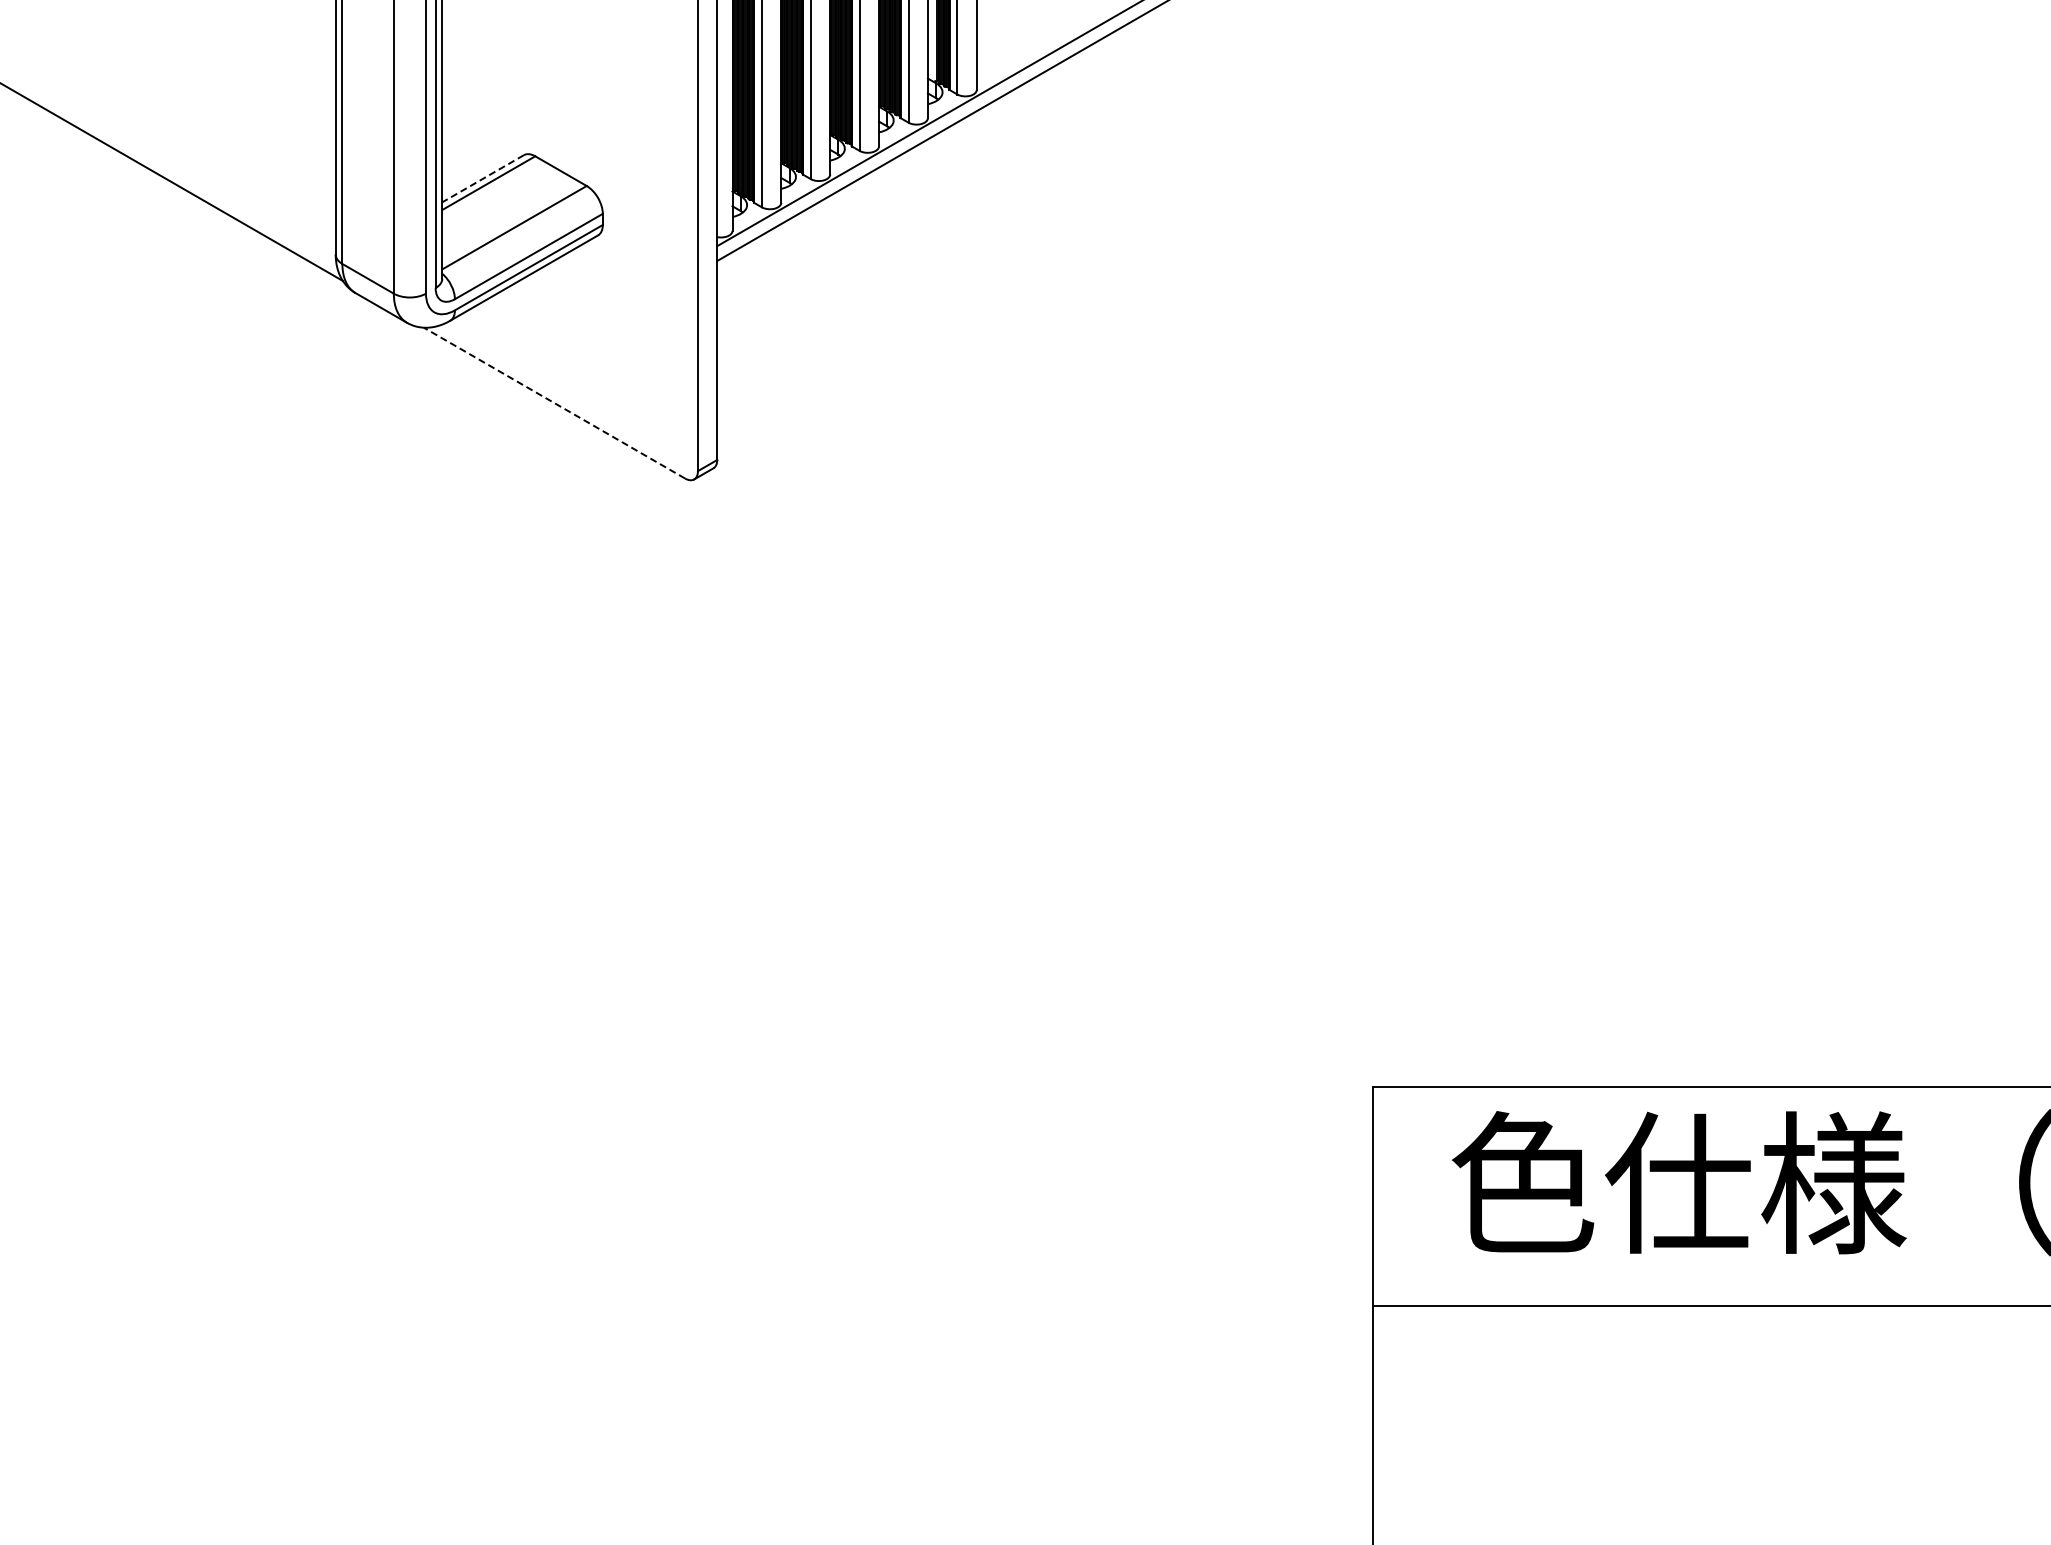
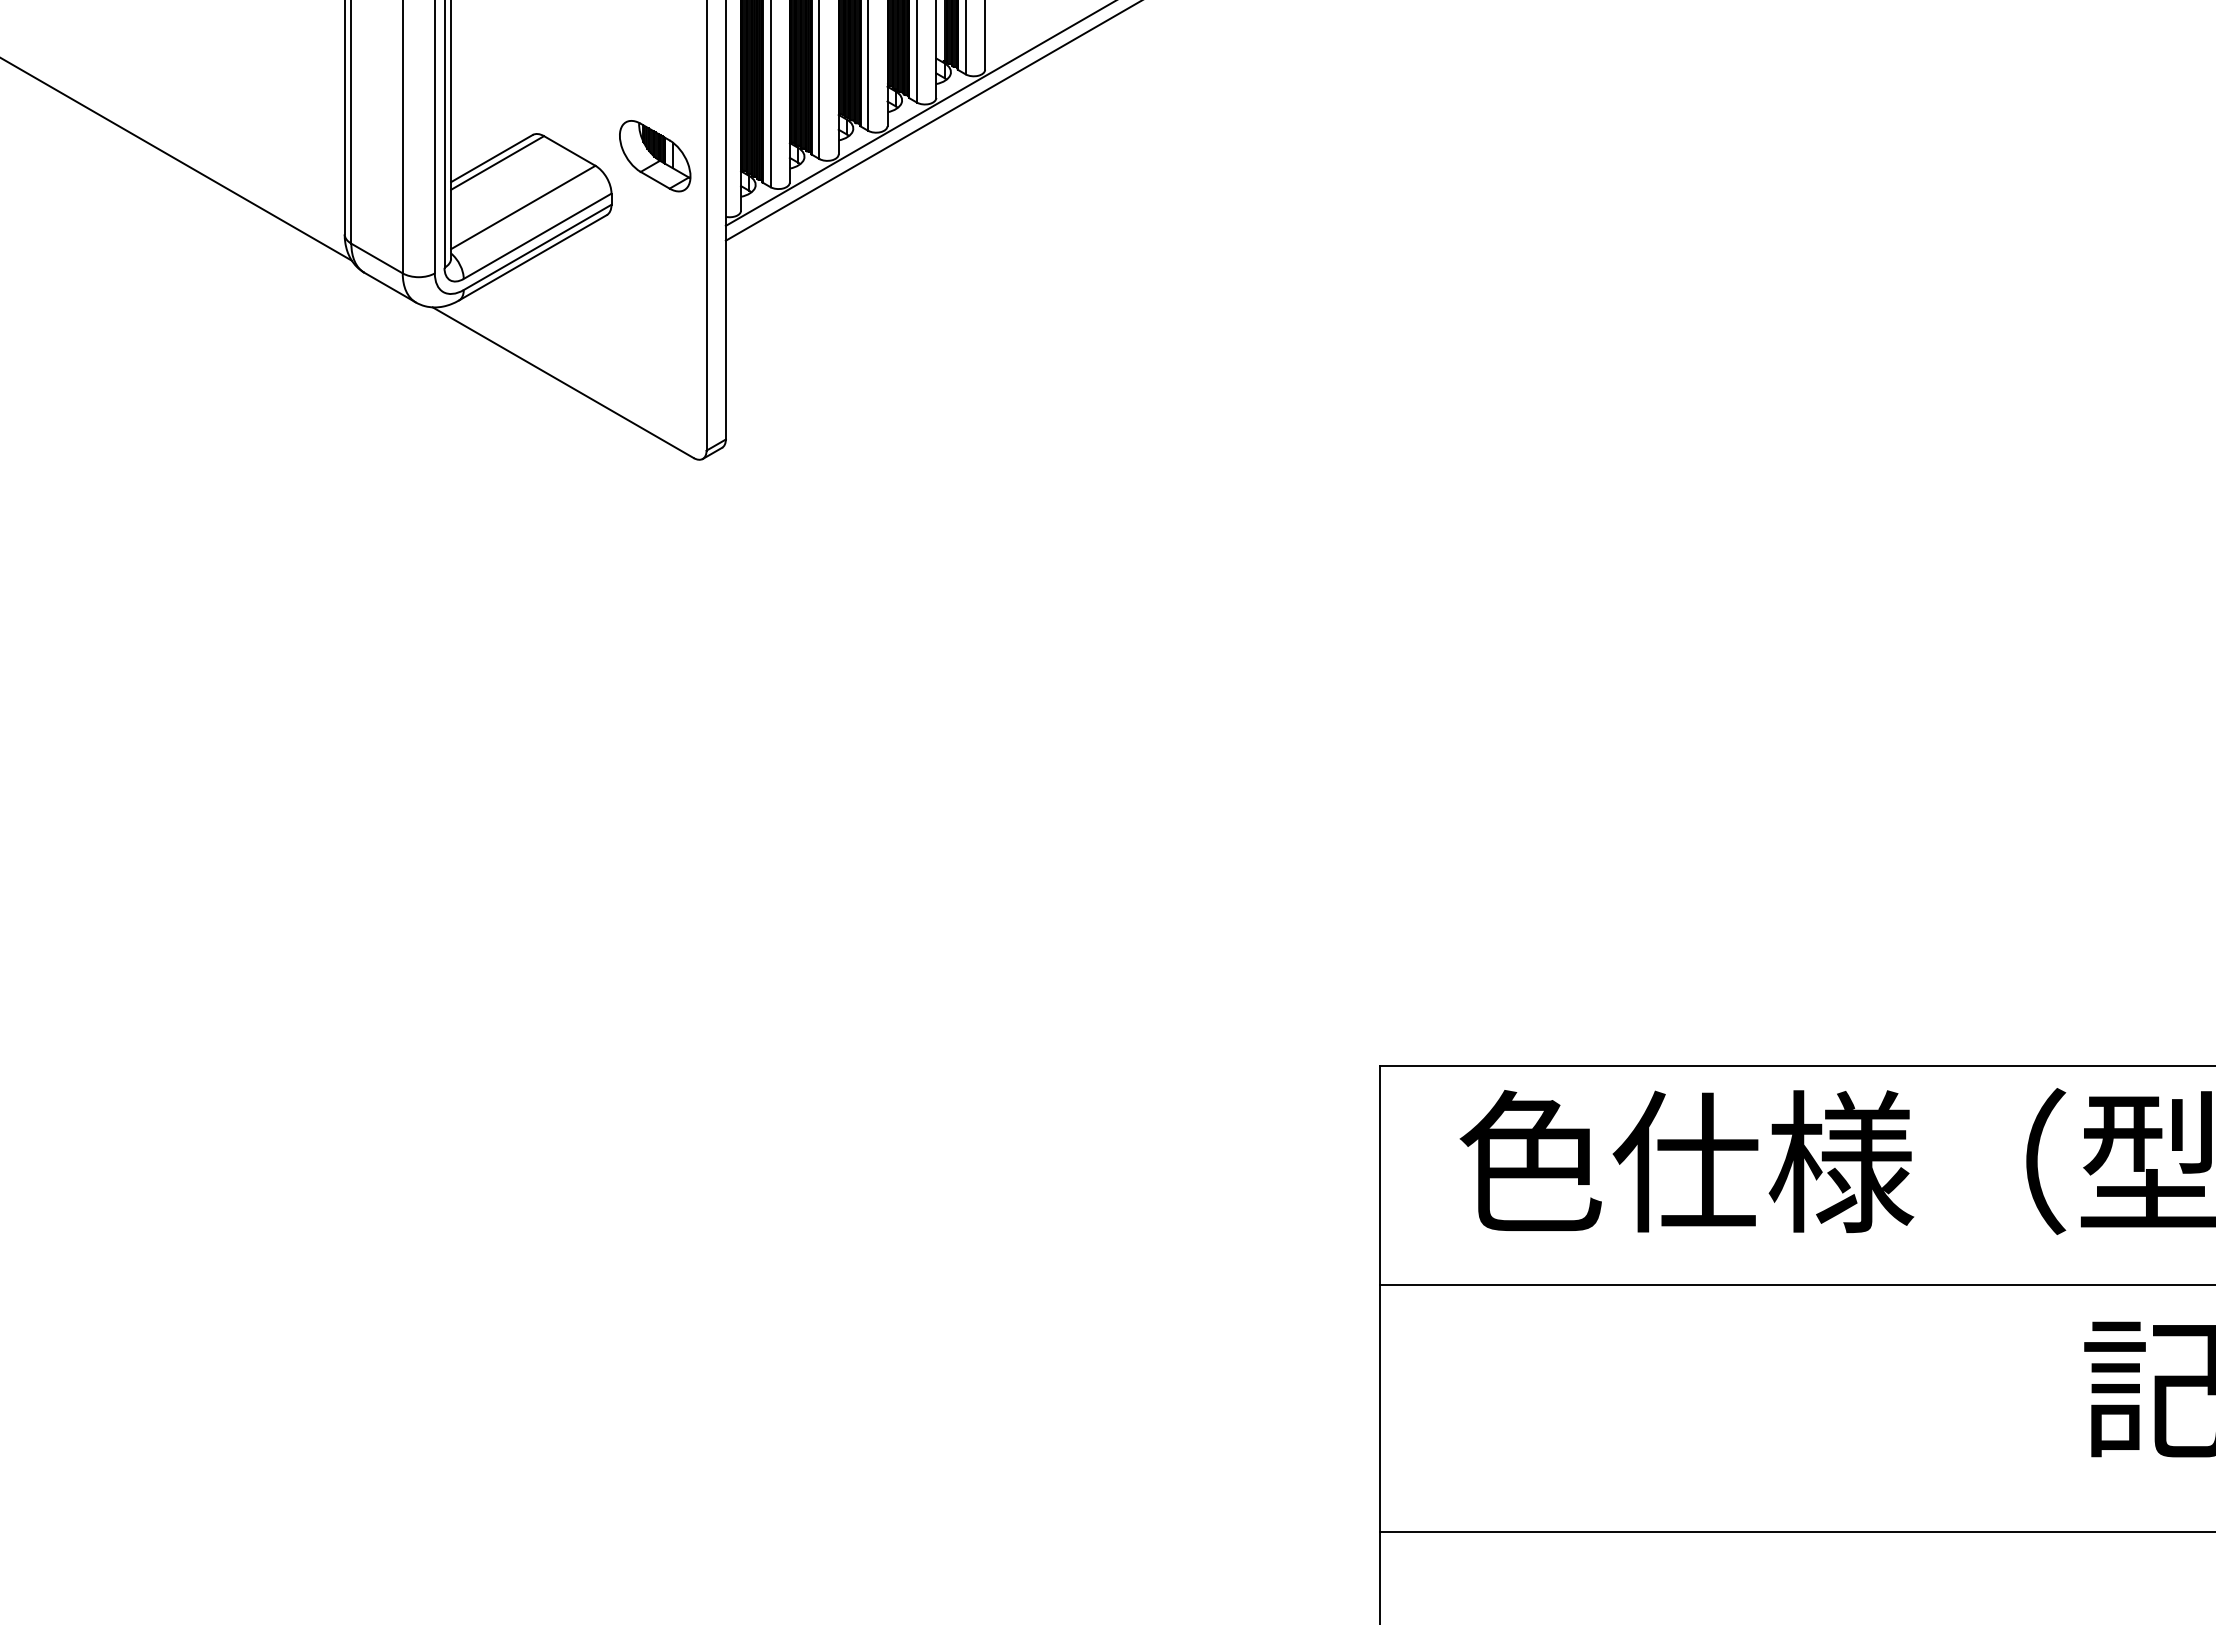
part: (646, 176) -> (655, 156), added
line: (482, 178) -> (491, 158), dashed -> solid
line: (554, 402) -> (563, 382), dashed -> solid

